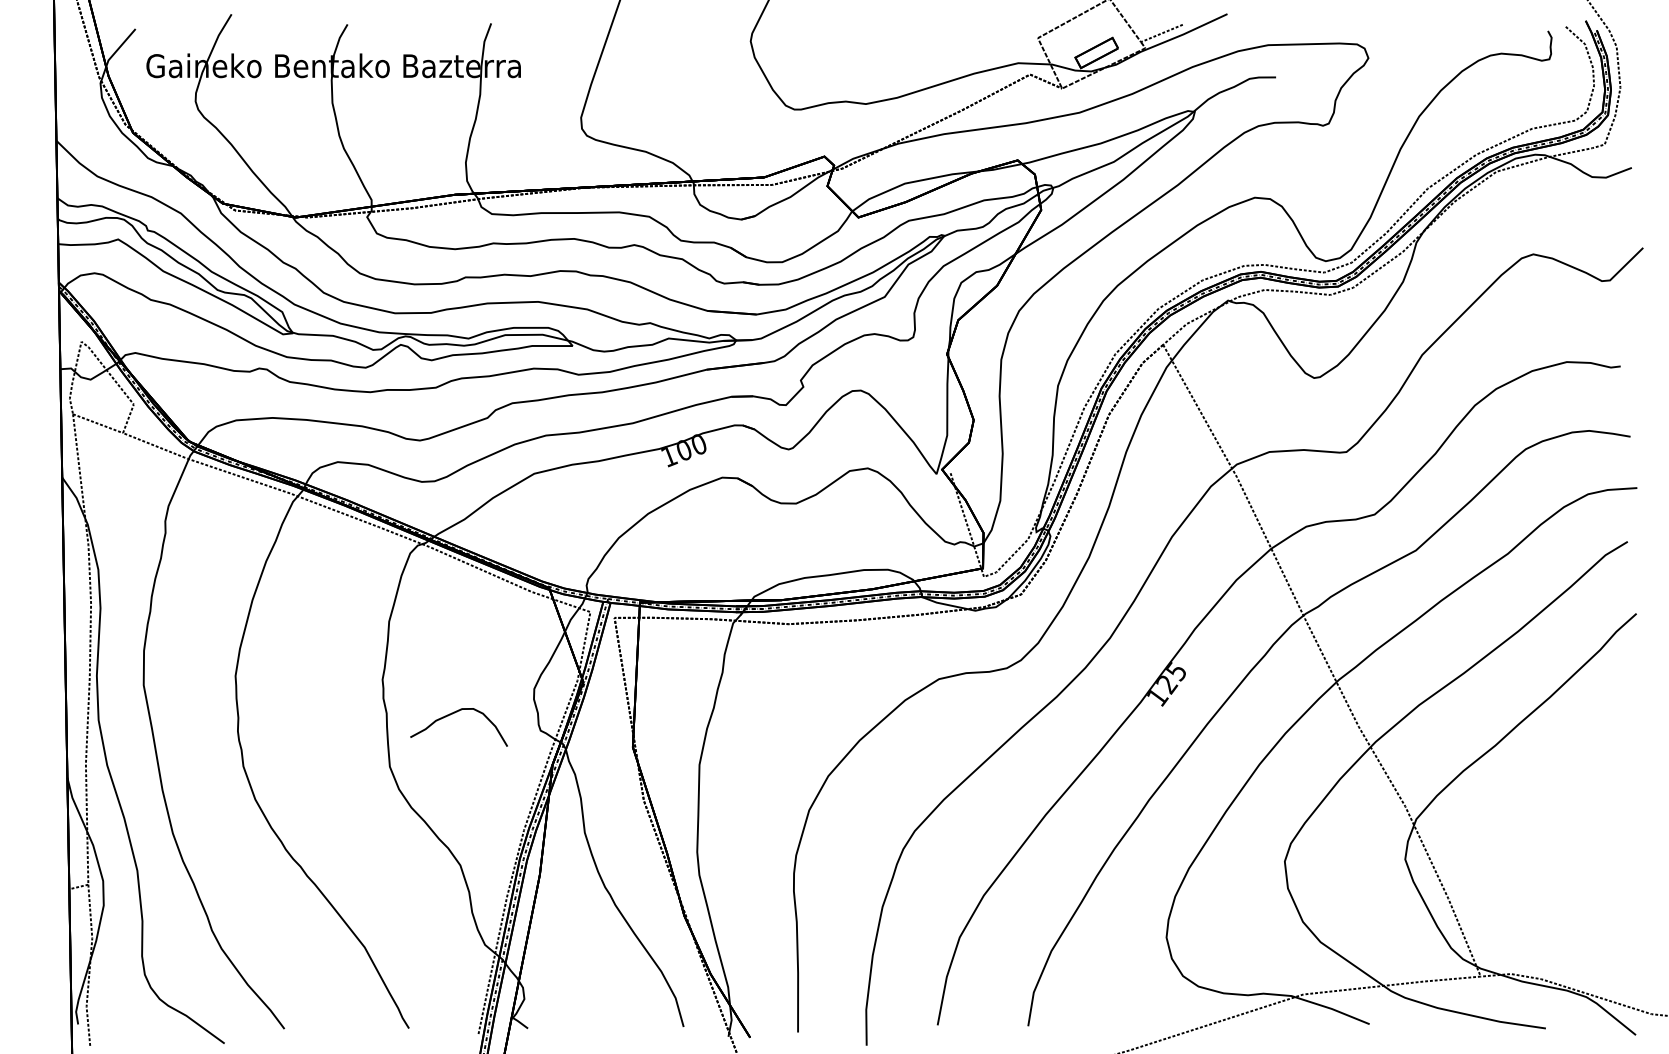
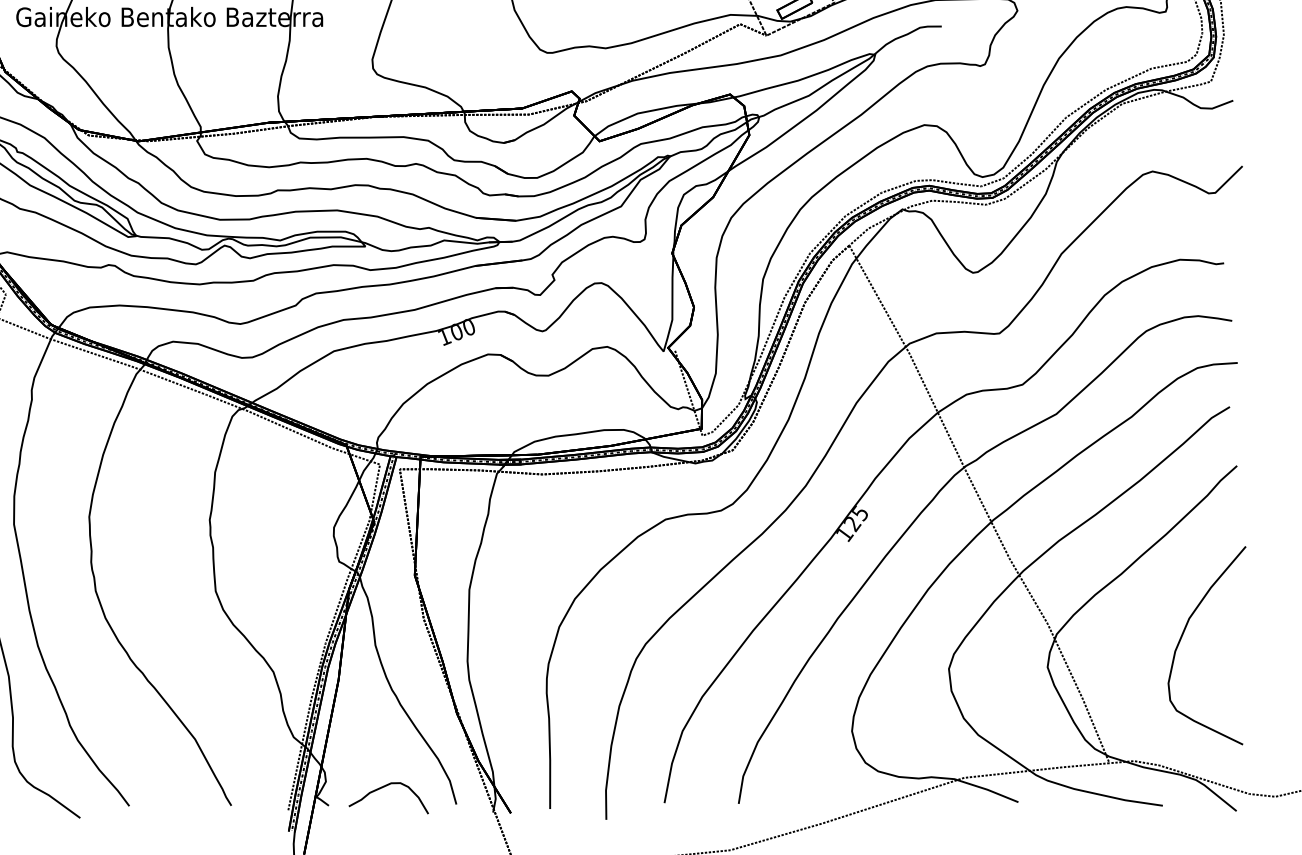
curve: (455, 713) -> (385, 786), moved
curve: (1571, 818) -> (1183, 633), added

